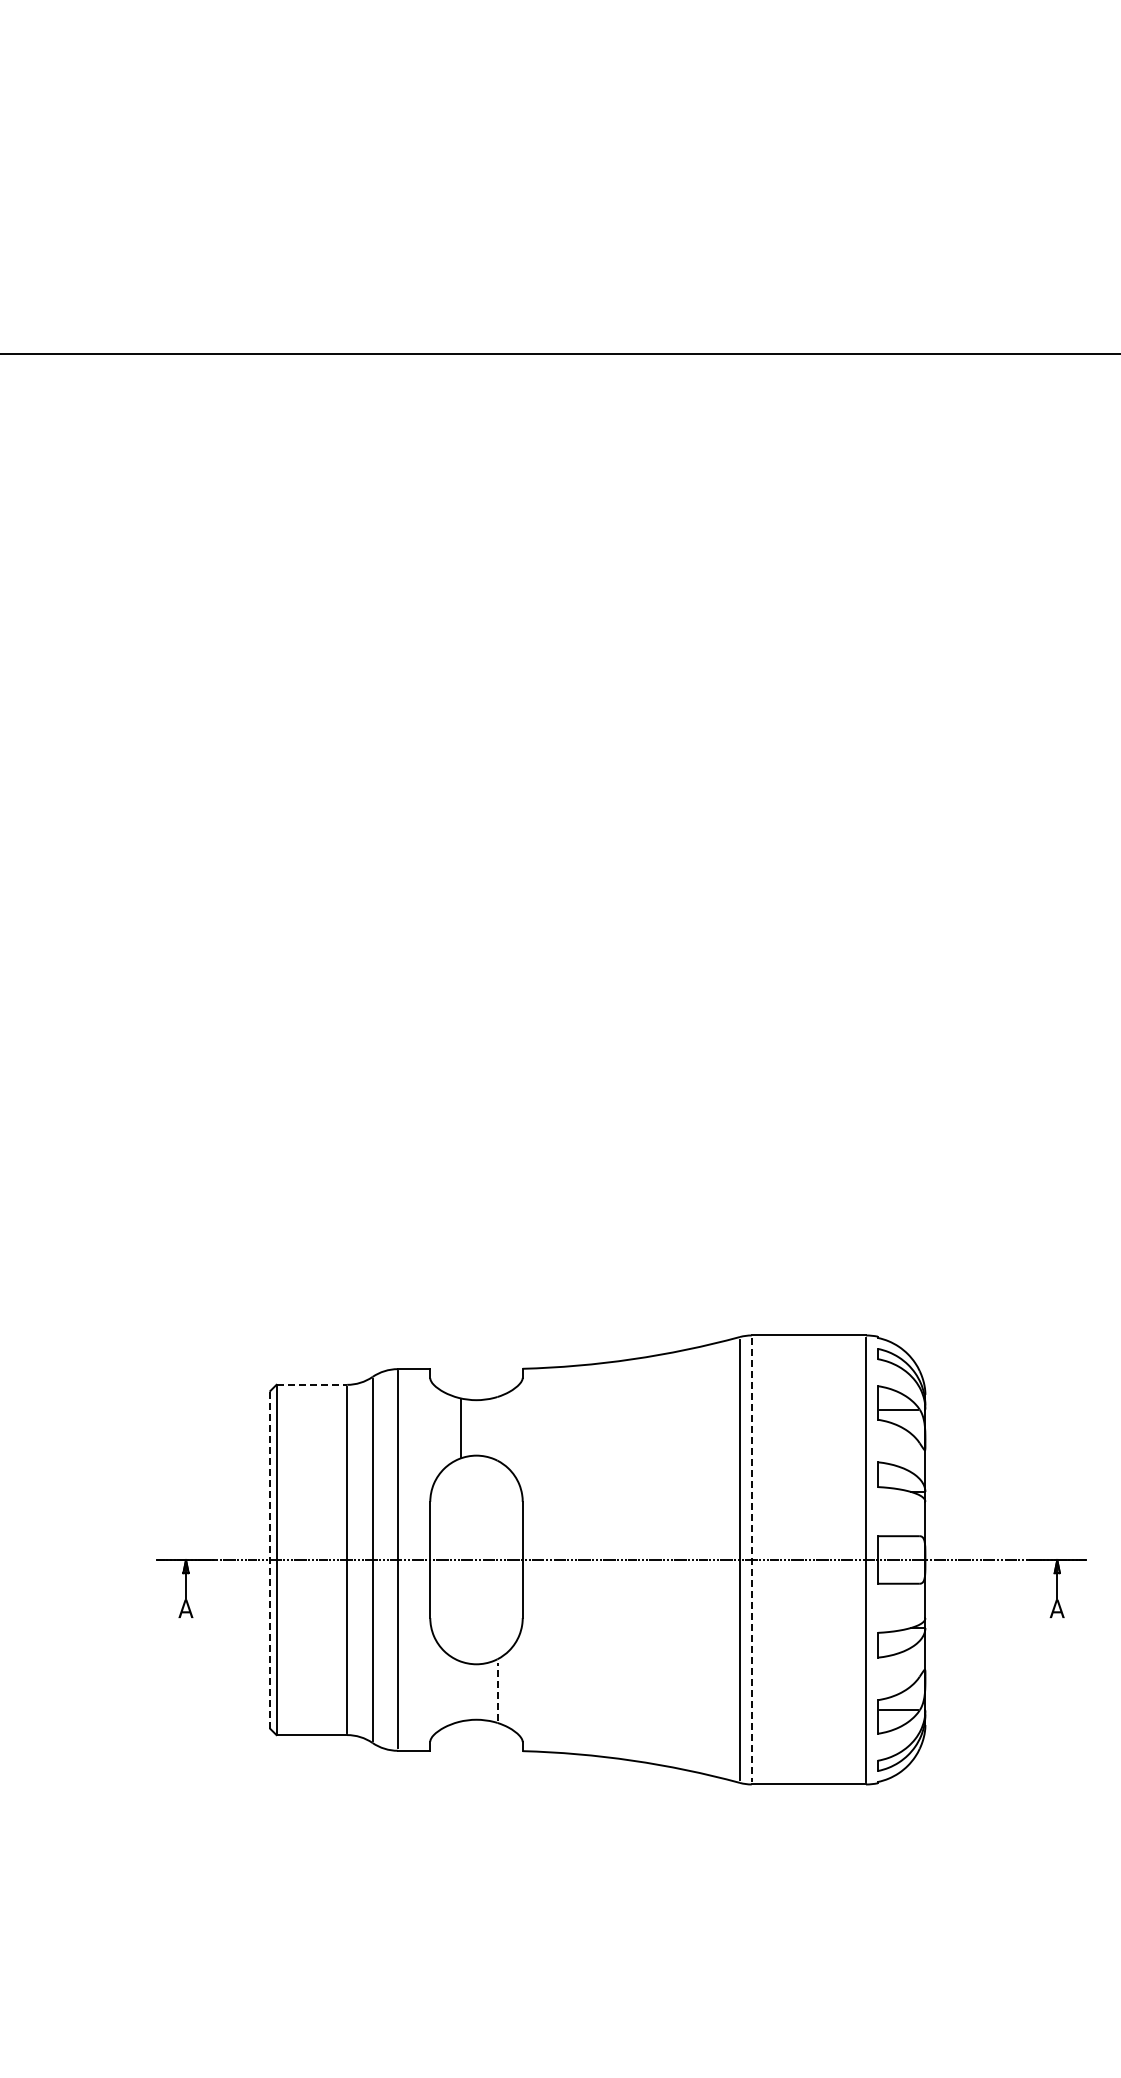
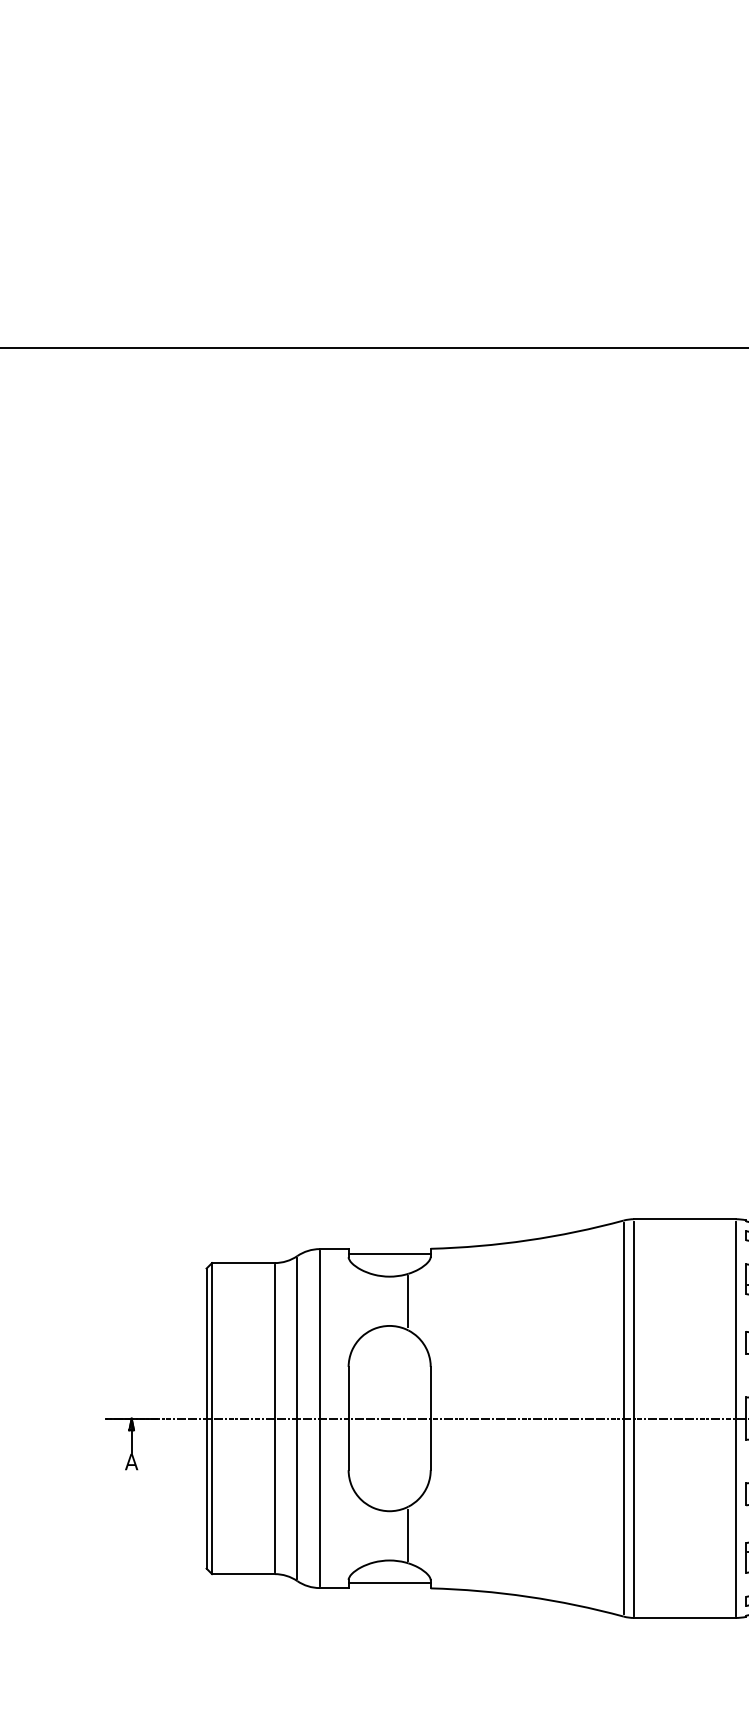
line: (476, 1374) -> (389, 1253), added
line: (312, 1384) -> (244, 1262), dashed -> solid
line: (460, 1427) -> (408, 1300), moved
line: (270, 1559) -> (206, 1418), dashed -> solid
line: (751, 1559) -> (633, 1418), dashed -> solid
line: (497, 1691) -> (408, 1535), dashed -> solid
line: (476, 1745) -> (389, 1583), added

